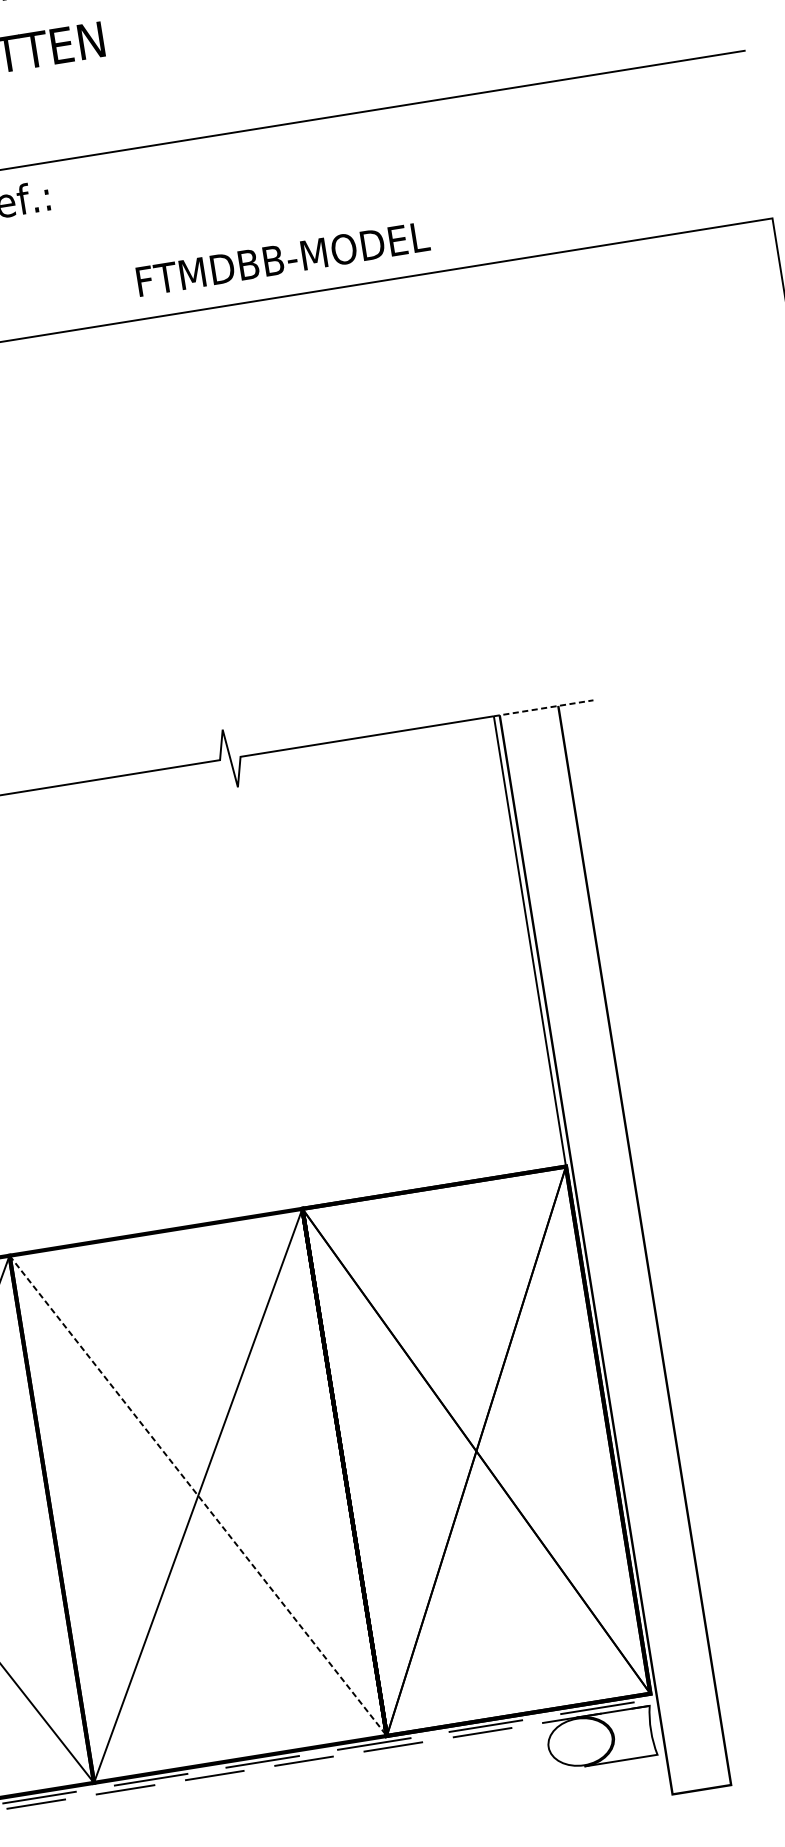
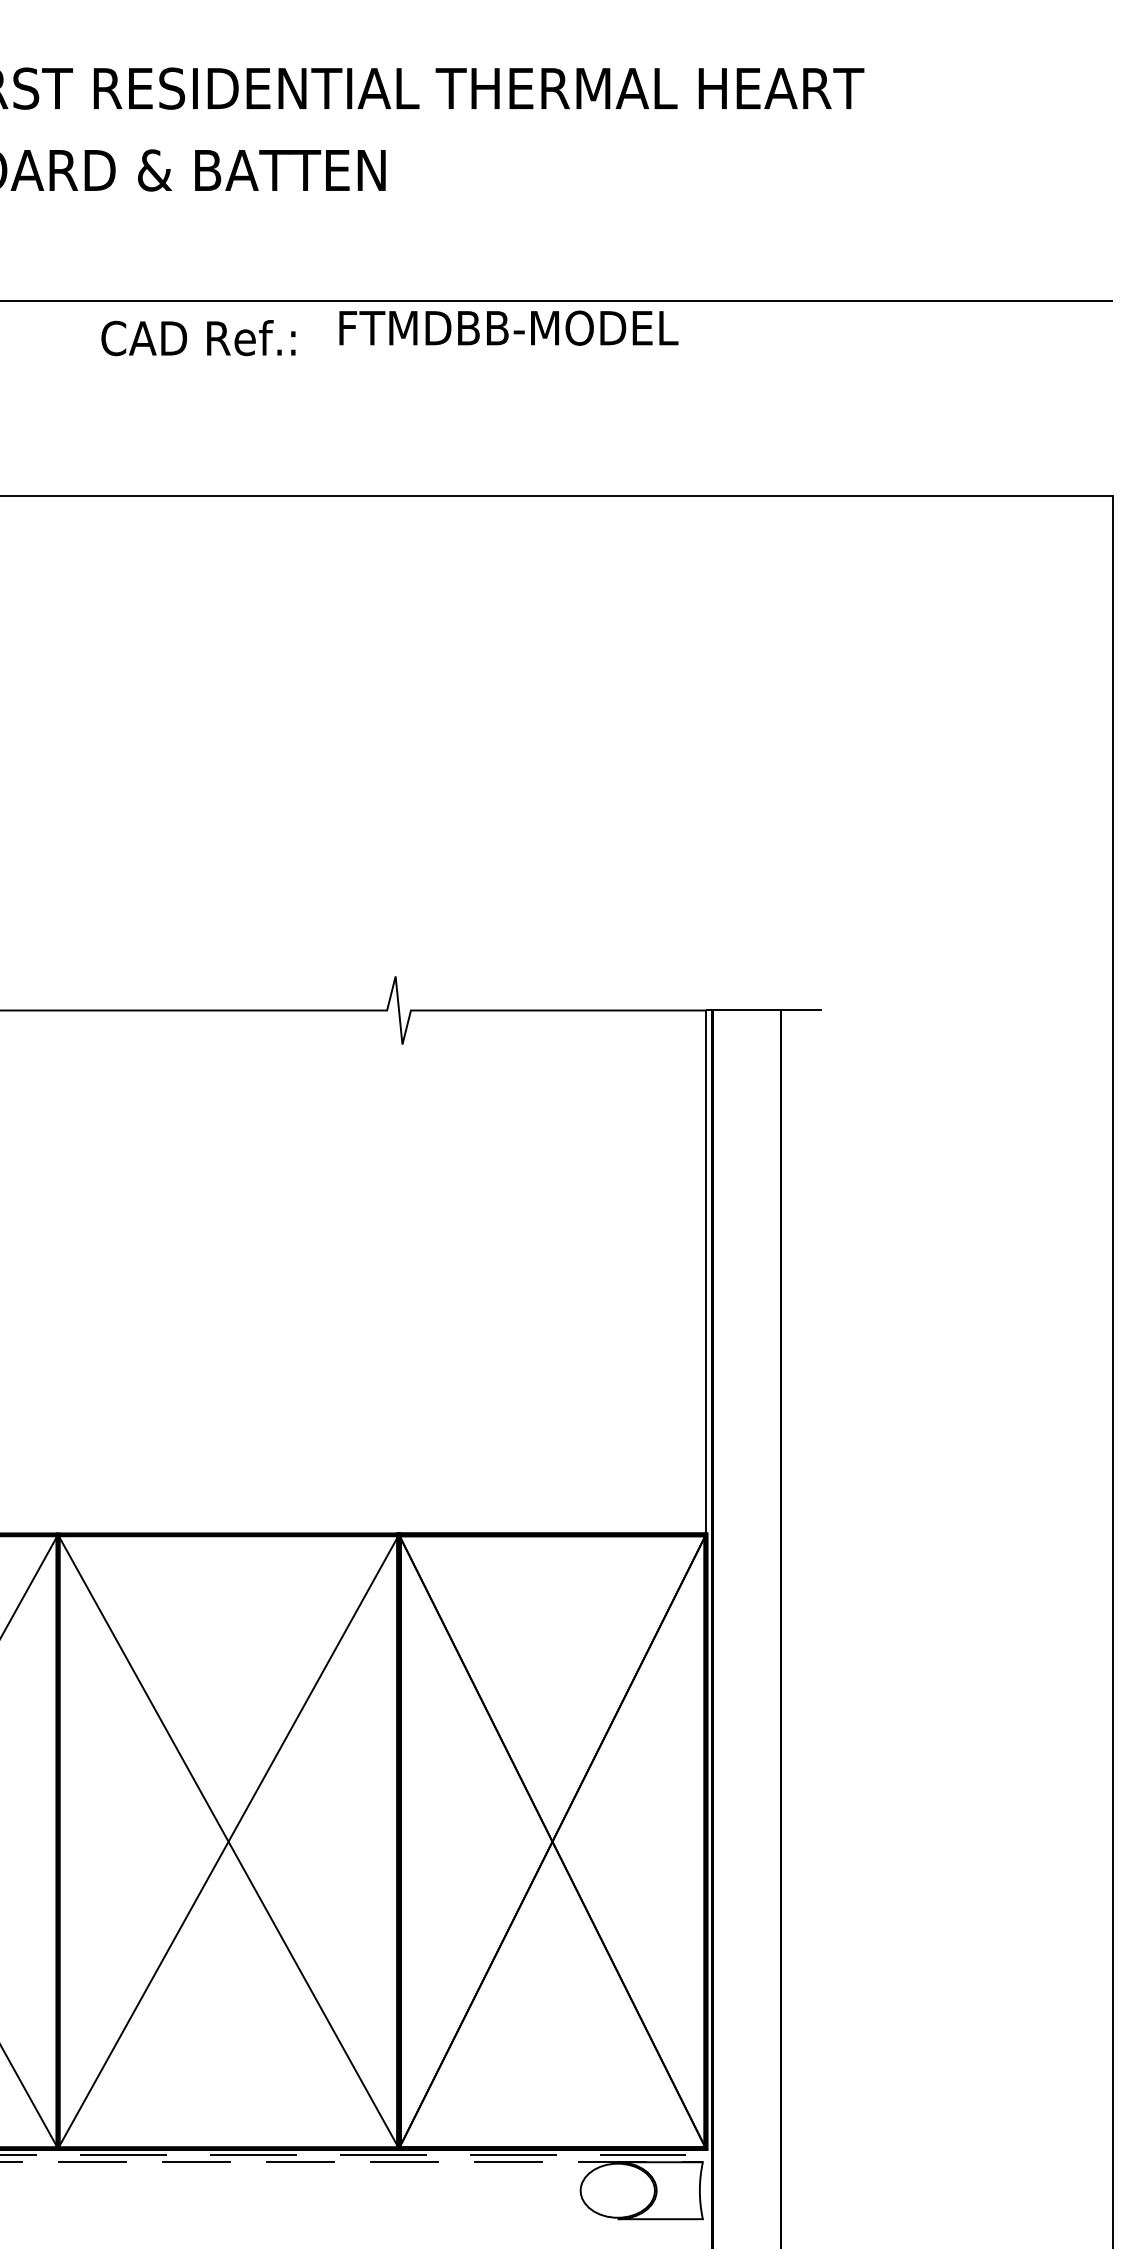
text: (282, 258) -> (508, 327), moved
line: (543, 708) -> (763, 1010), dashed -> solid
line: (198, 1496) -> (228, 1842), dashed -> solid

